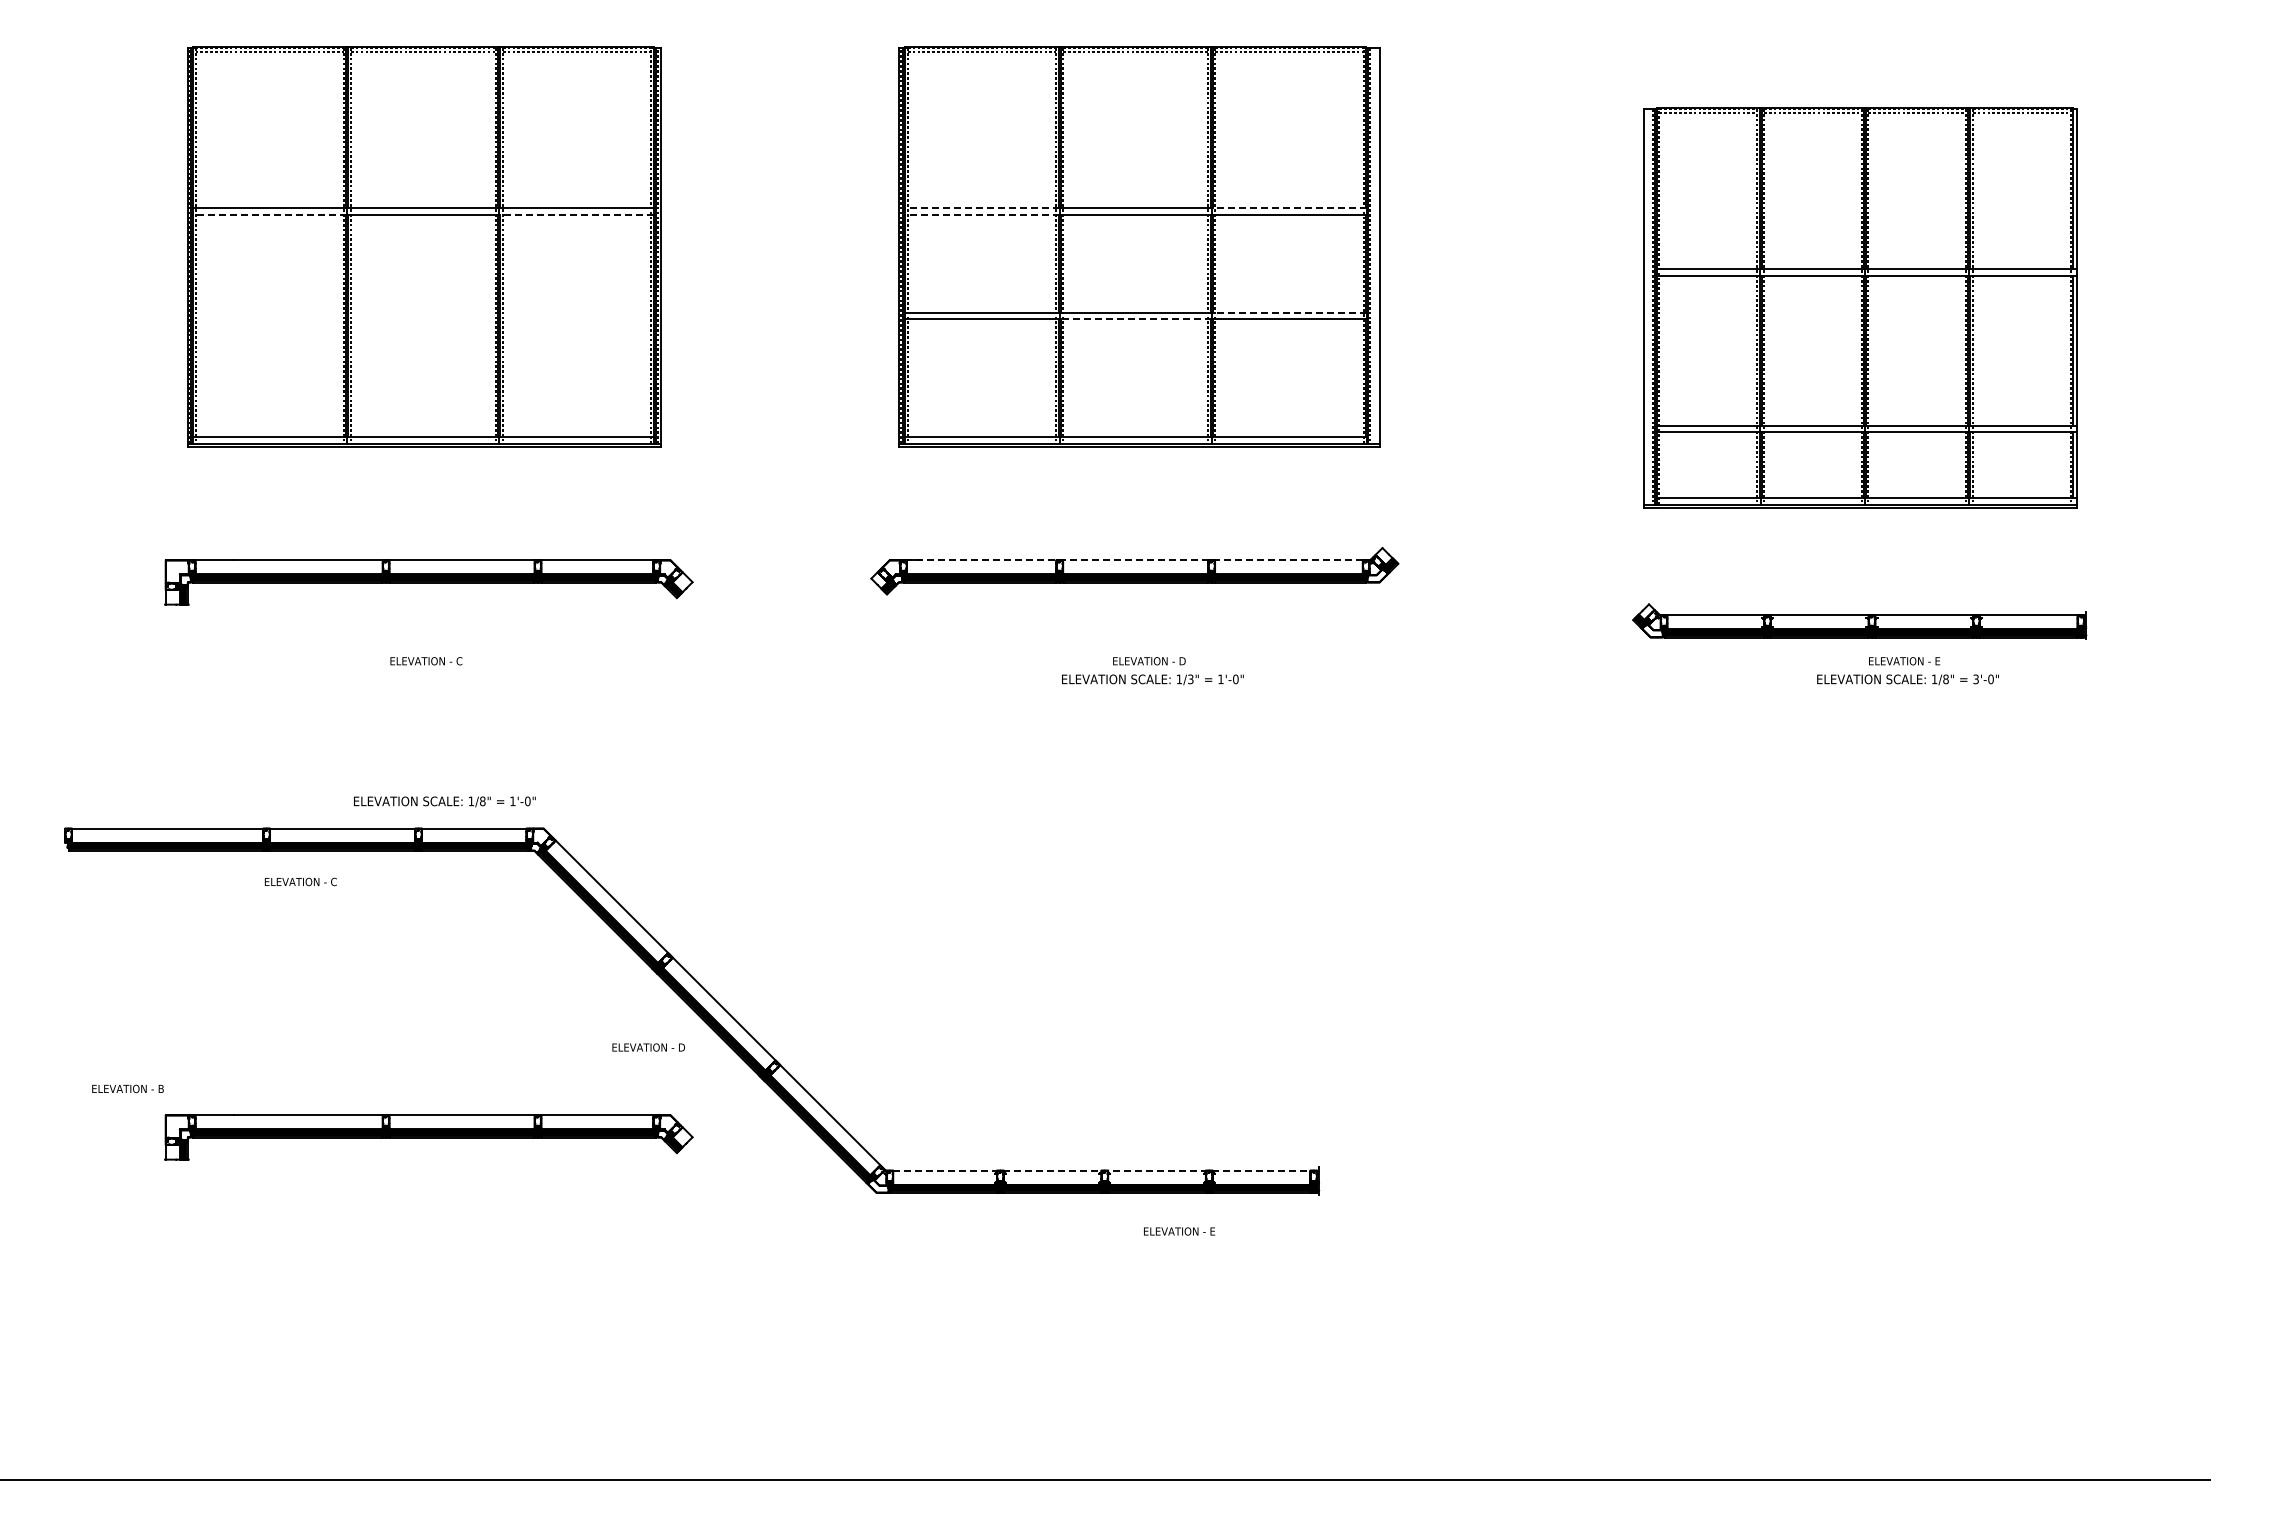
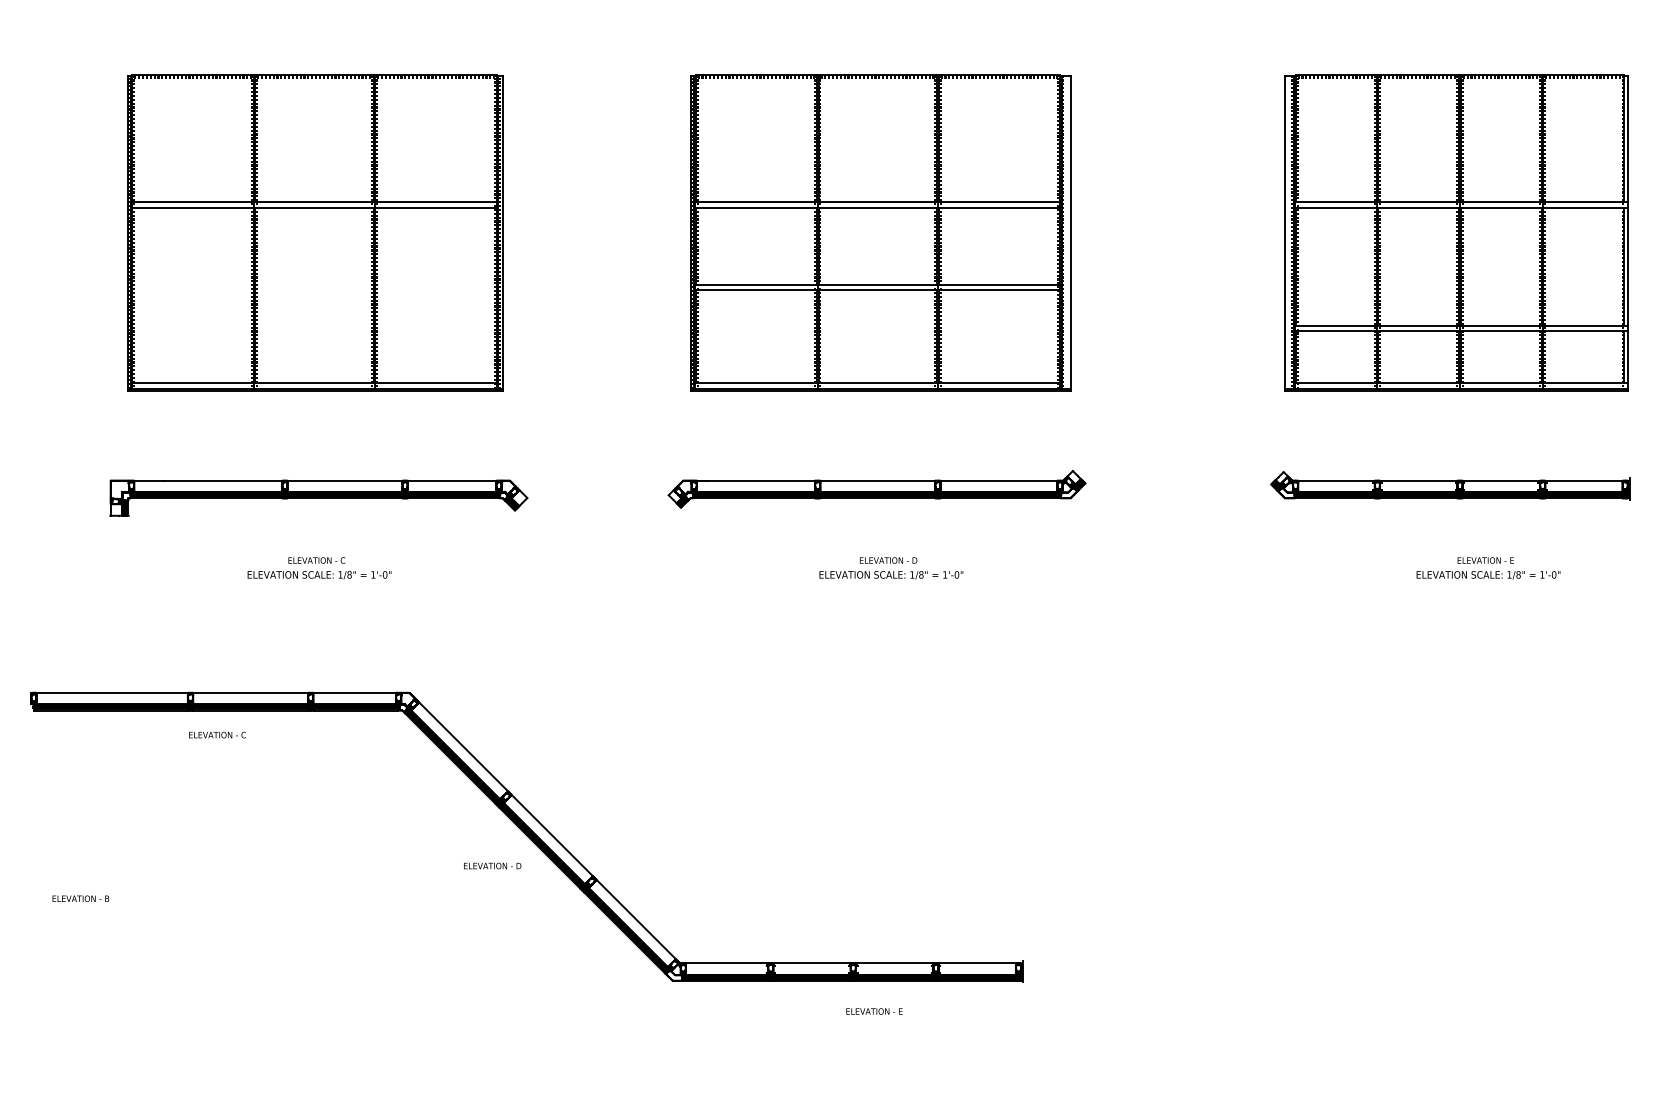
line: (981, 208) -> (755, 202), dashed -> solid
line: (1288, 208) -> (998, 202), dashed -> solid
line: (269, 214) -> (192, 207), dashed -> solid
line: (576, 214) -> (435, 207), dashed -> solid
line: (981, 214) -> (755, 207), dashed -> solid
part: (1860, 307) -> (1456, 232), moved
line: (1288, 312) -> (998, 284), dashed -> solid
line: (1135, 319) -> (877, 290), dashed -> solid
line: (1134, 560) -> (876, 480), dashed -> solid
part: (1859, 621) -> (1450, 485), moved
text: (1190, 679) -> (921, 574), 1/3" -> 1/8"
text: (1975, 679) -> (1541, 574), 3'-0" -> 1'-0"
text: (444, 801) -> (319, 574), moved
part: (428, 1137) -> (318, 937), removed
line: (1101, 1170) -> (850, 963), dashed -> solid
text: (1179, 1231) -> (874, 1011), moved

